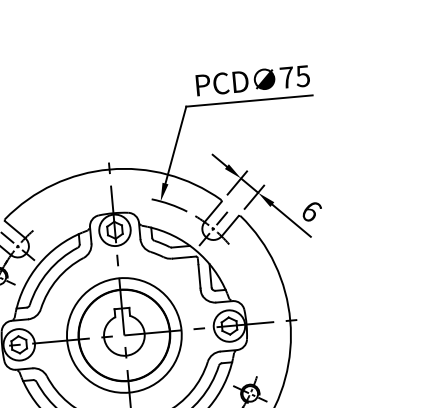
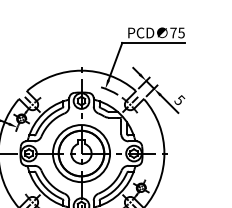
text: (310, 211) -> (179, 100), 6 -> 5

